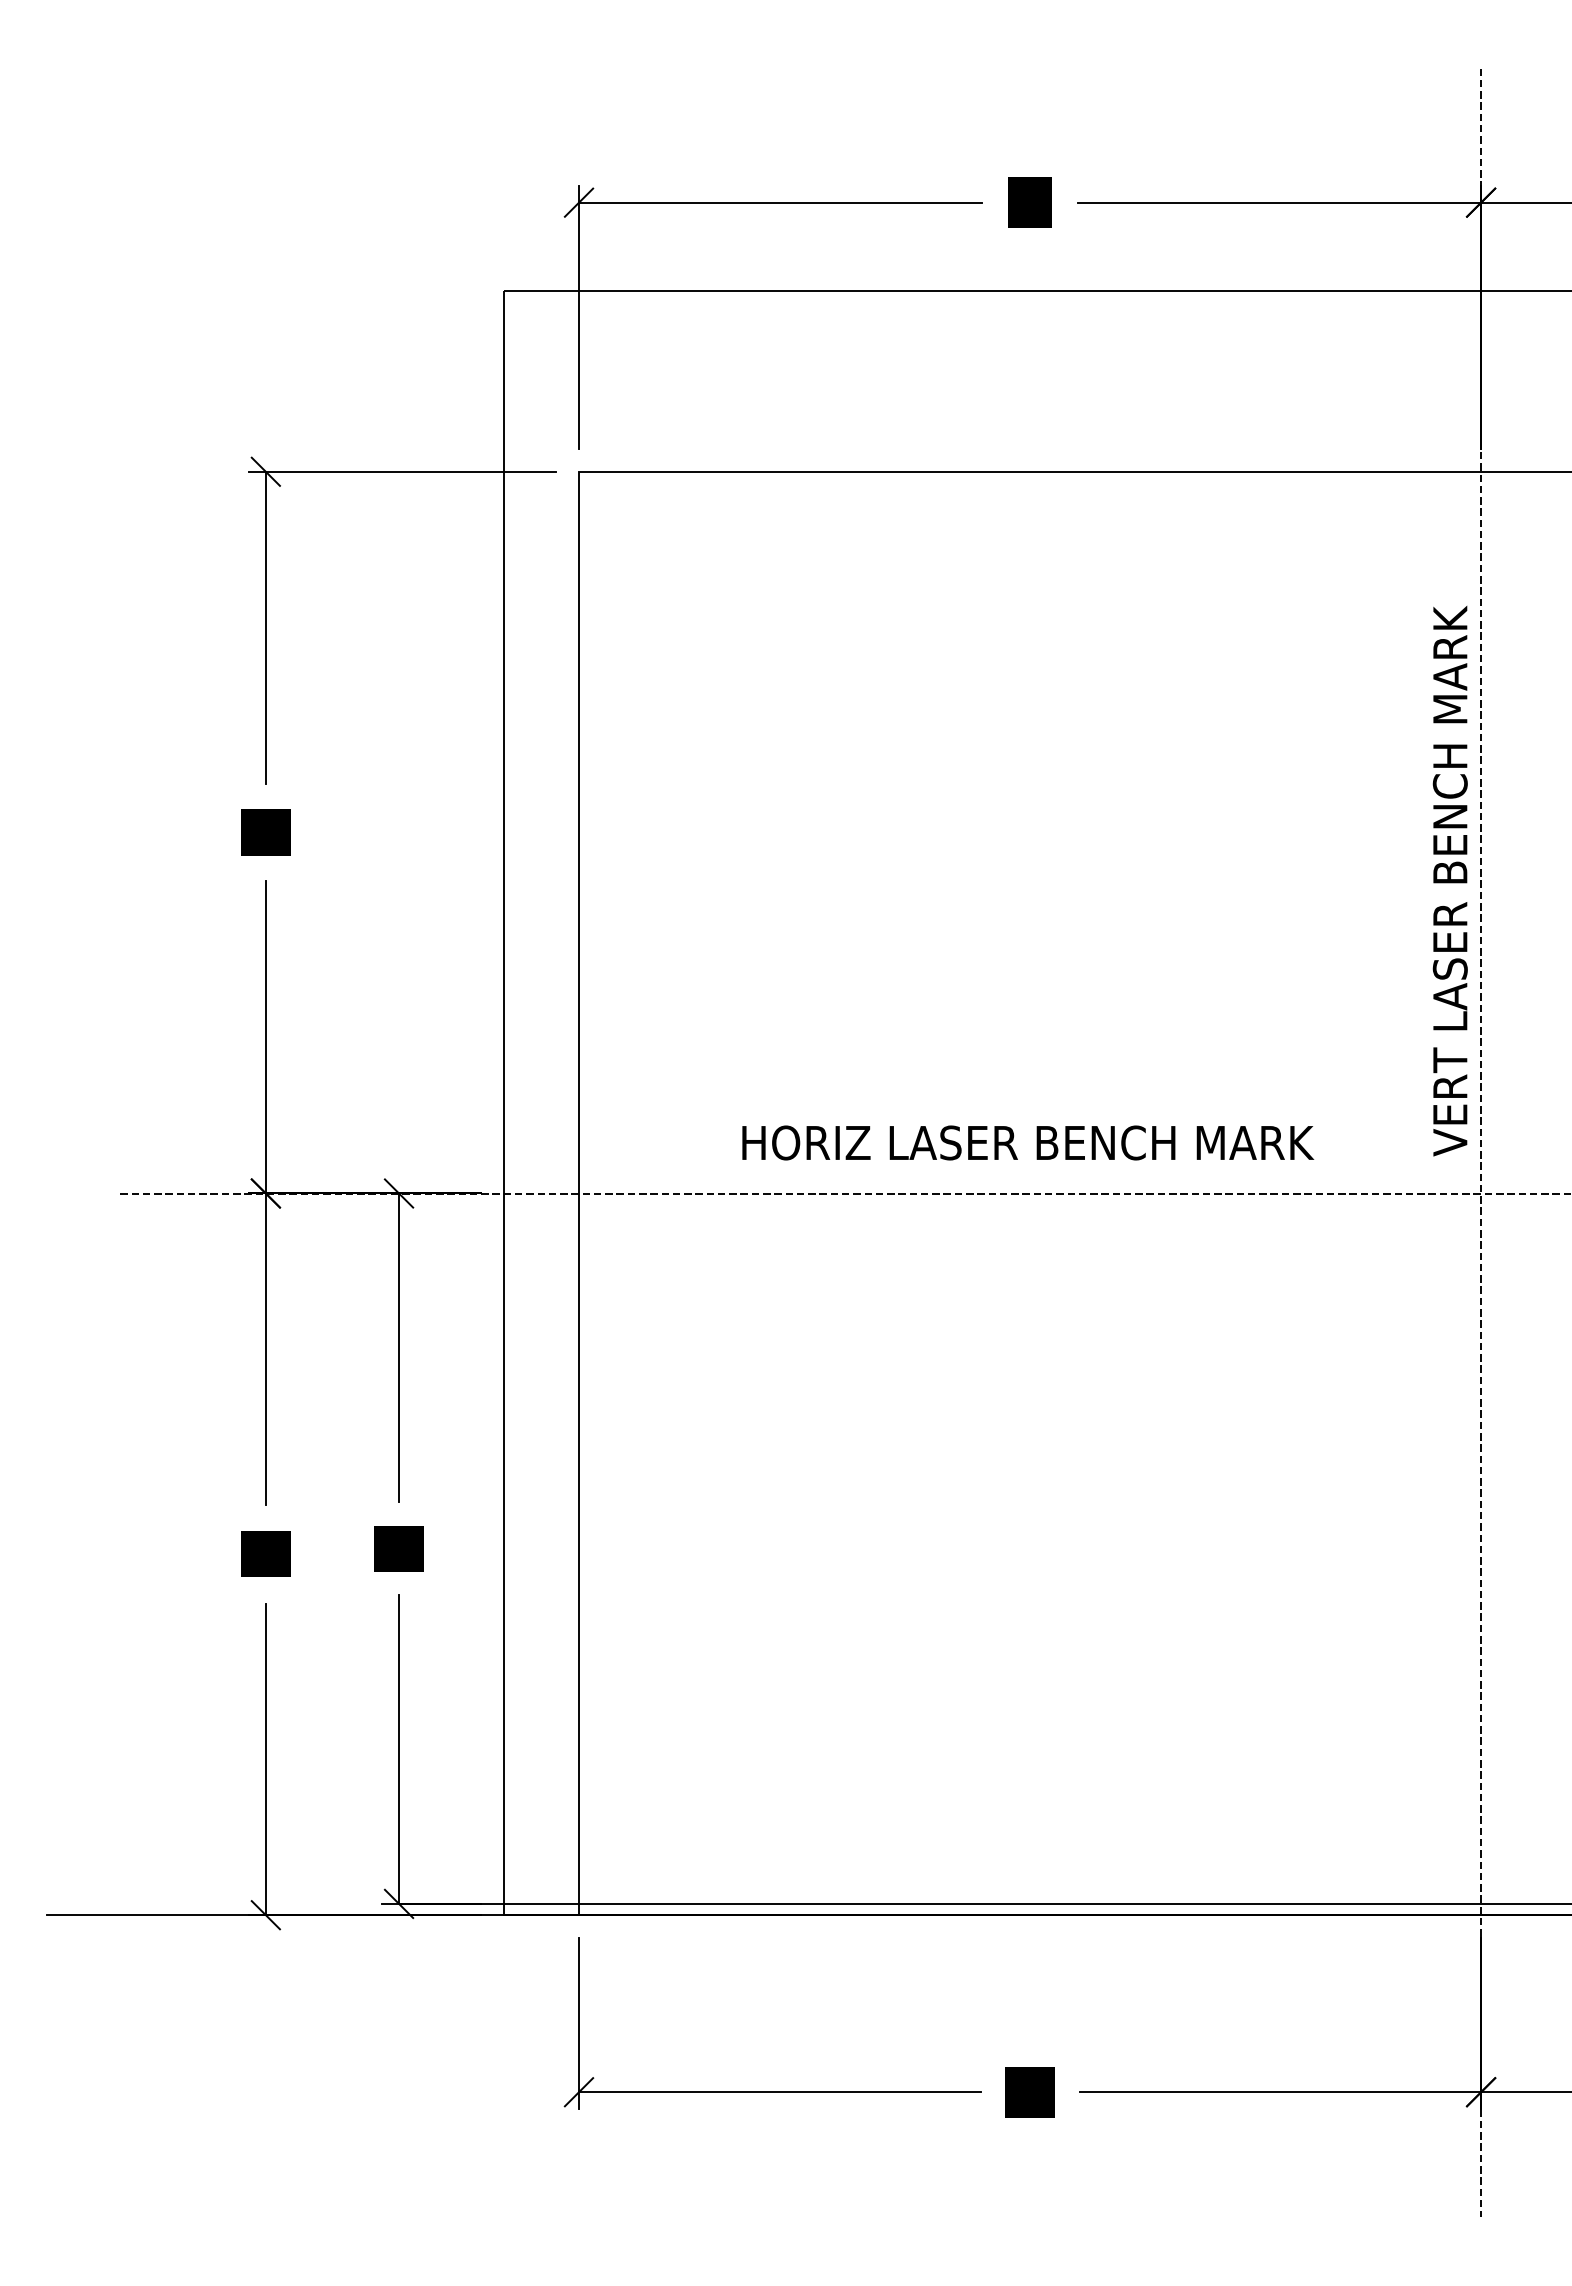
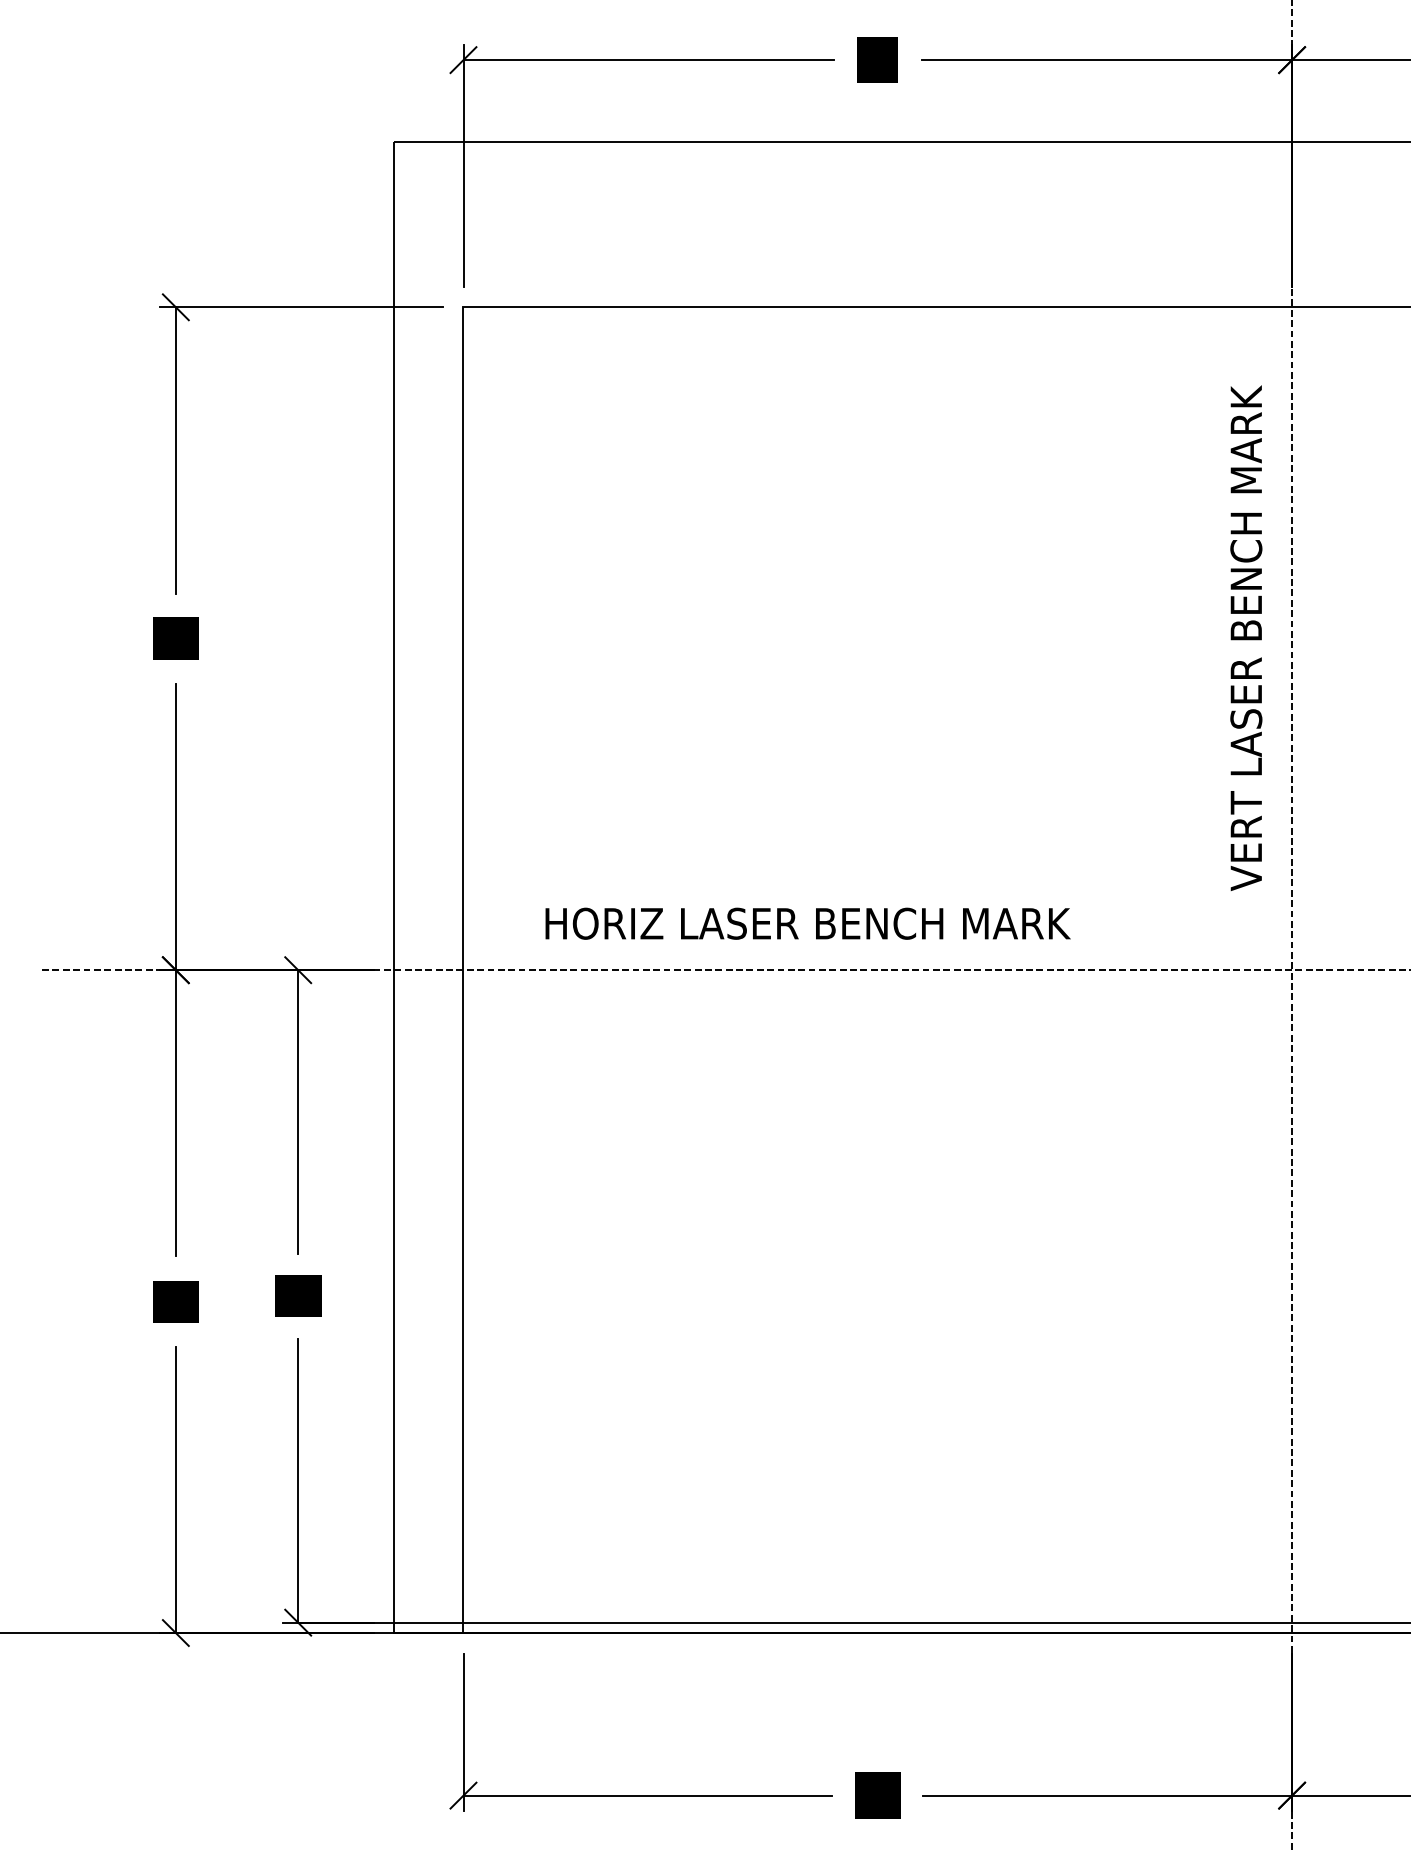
text: (1449, 881) -> (1245, 638), moved
text: (1028, 1142) -> (808, 923), moved

